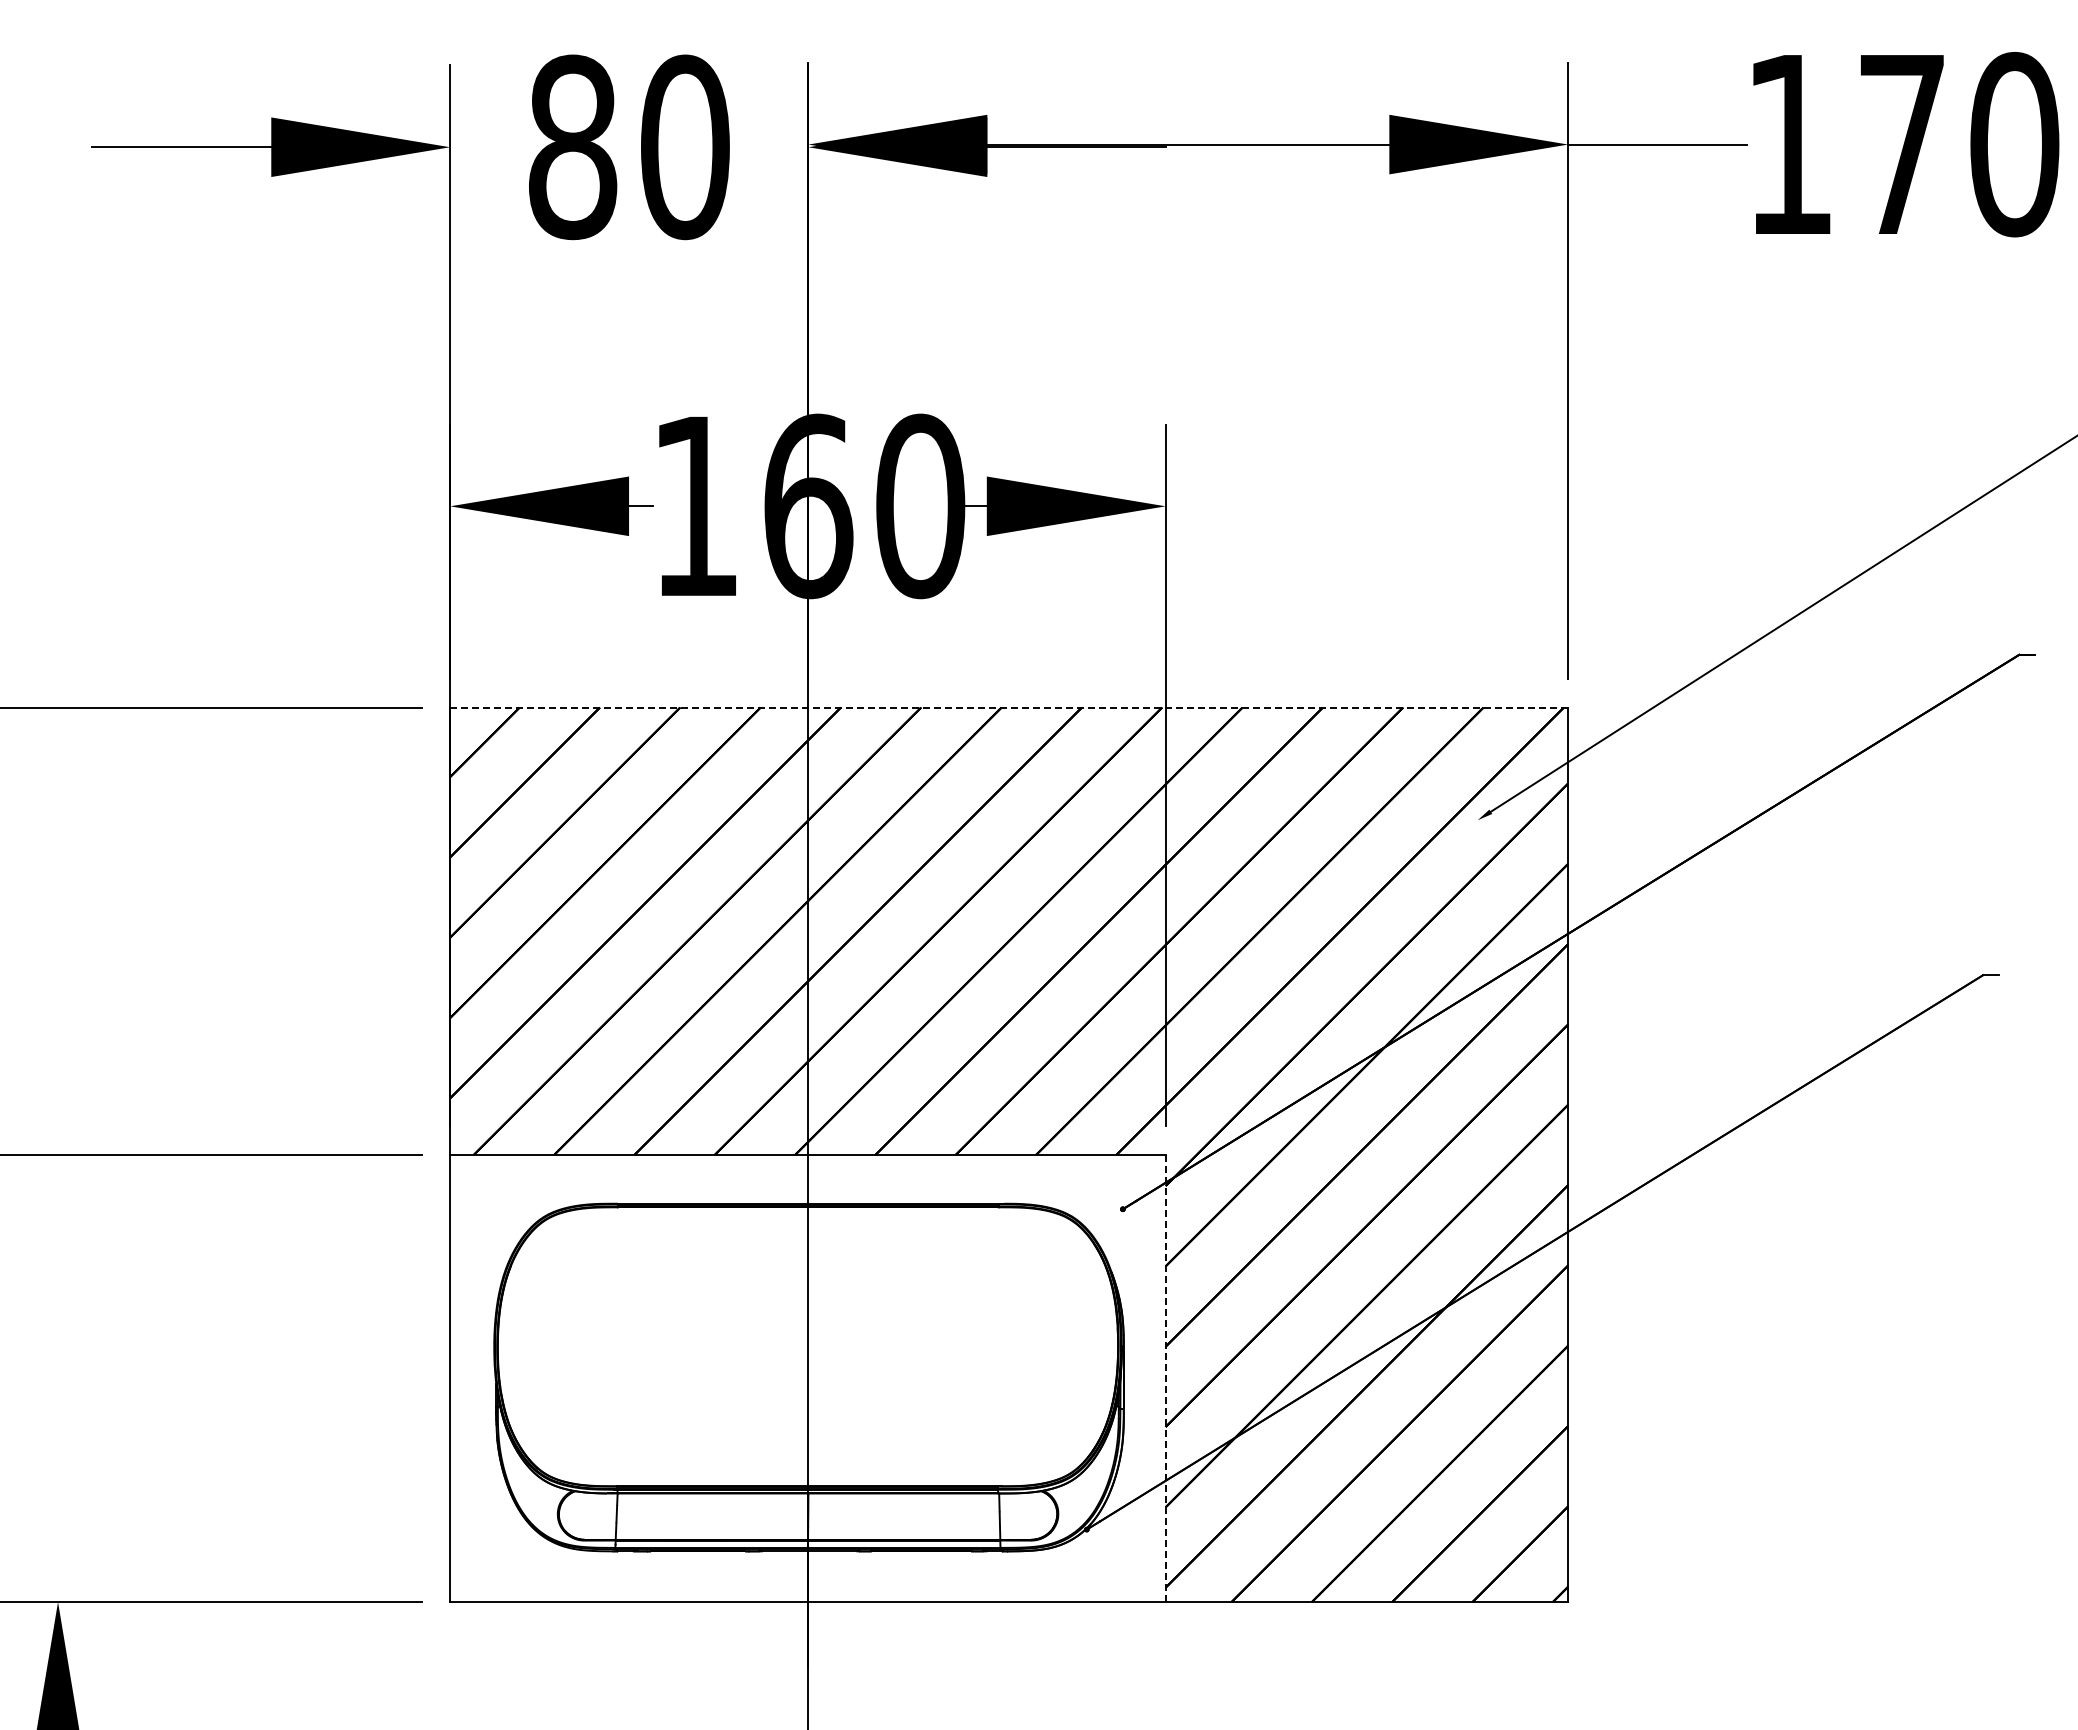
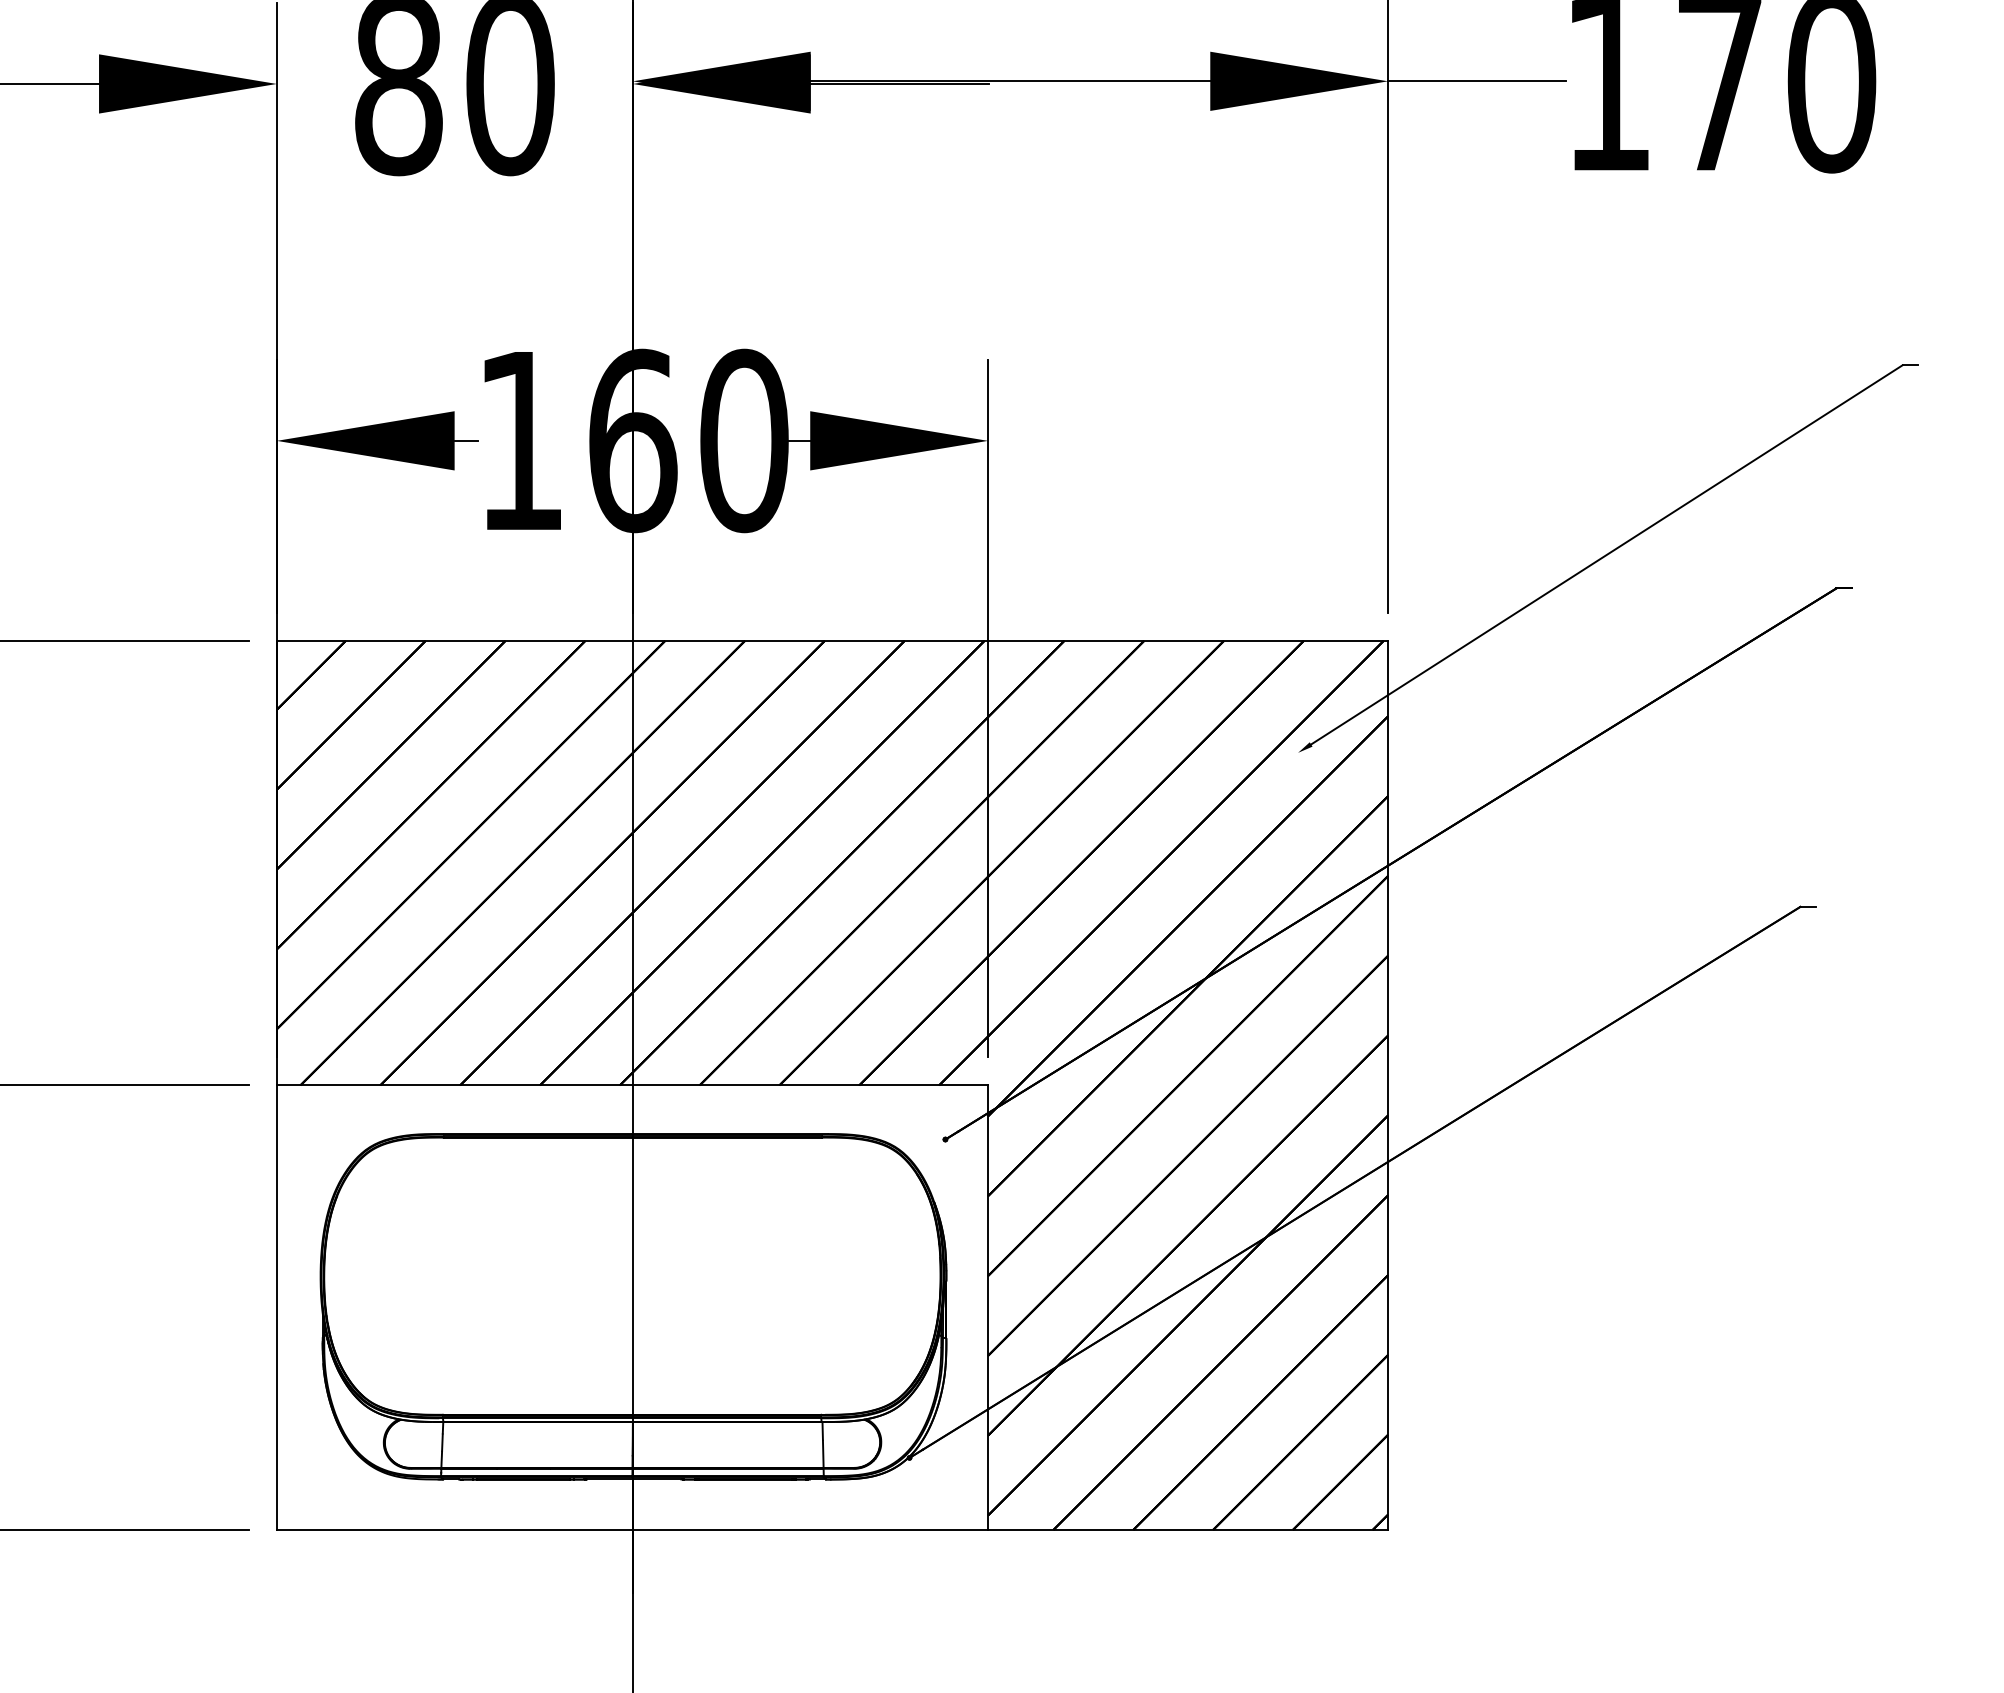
line: (1009, 707) -> (832, 640), dashed -> solid
line: (1165, 1378) -> (987, 1307), dashed -> solid

